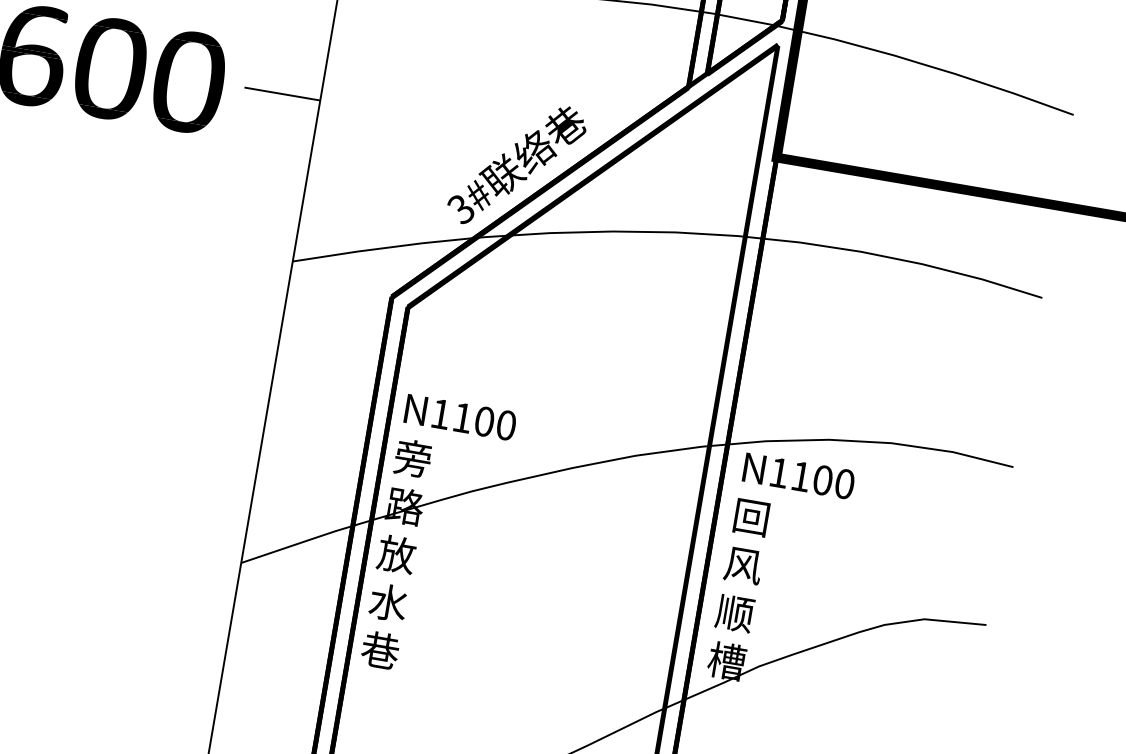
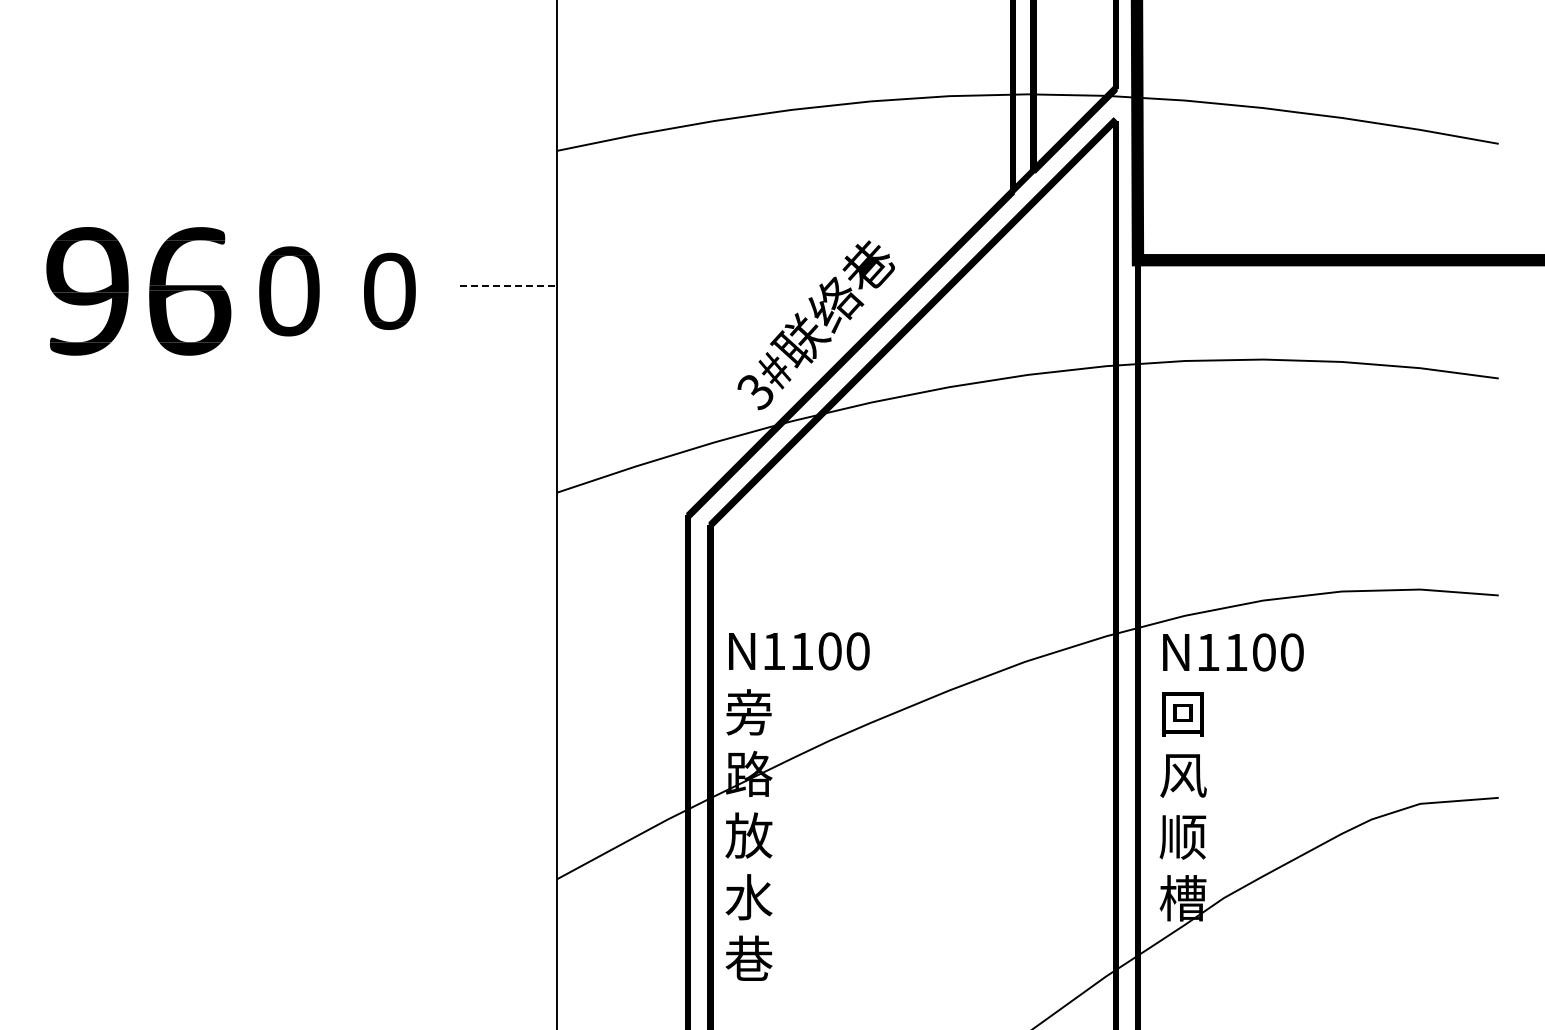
fill: (37, 48) -> (193, 281), removed
part: (110, 68) -> (289, 291), size x0.7
part: (188, 82) -> (389, 291), size x0.6
line: (282, 94) -> (508, 286), solid -> dashed

